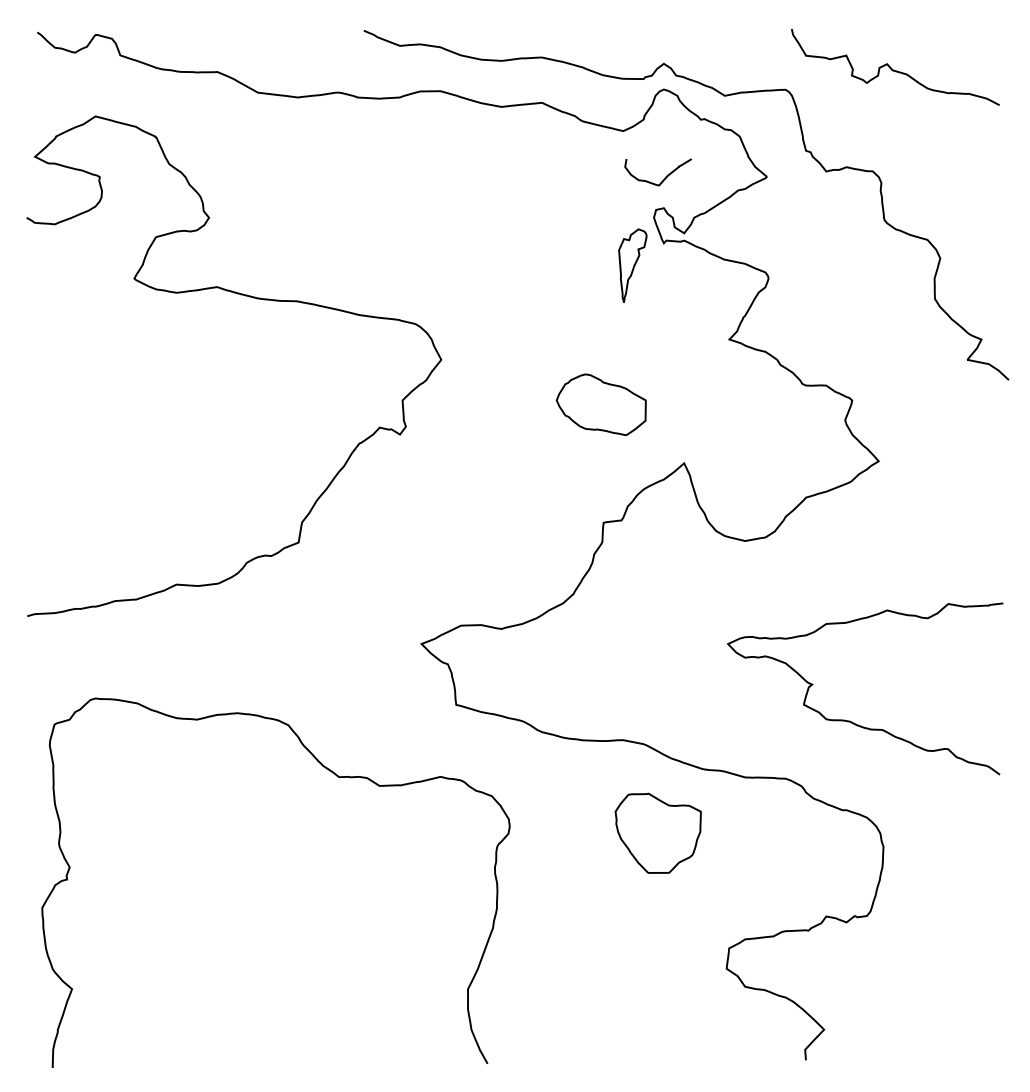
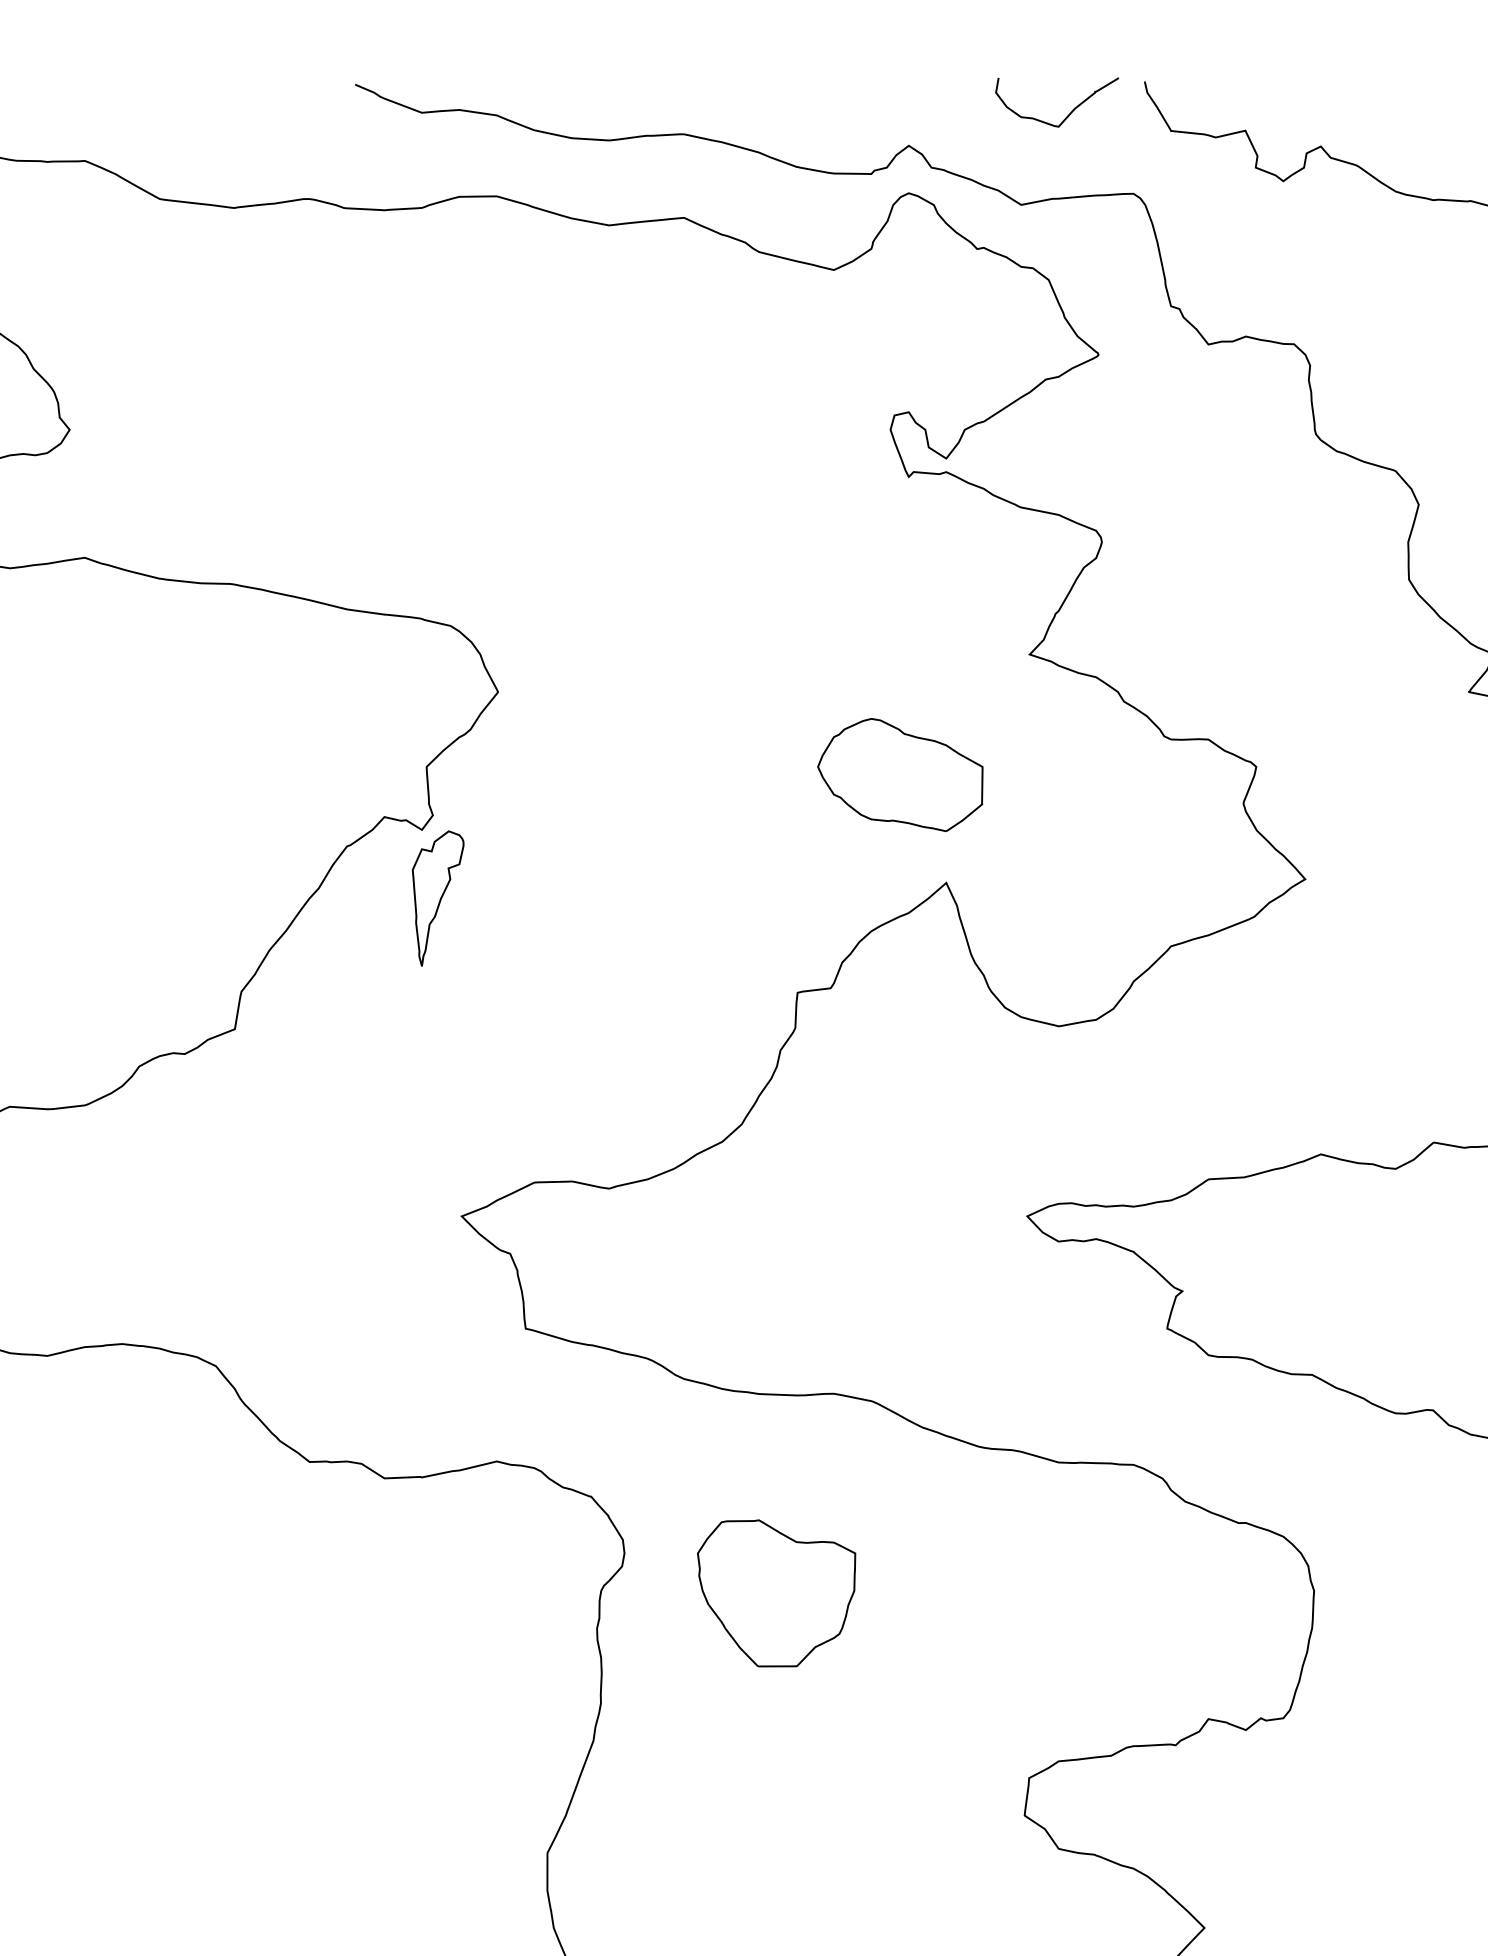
curve: (664, 177) -> (1068, 112), moved
part: (632, 265) -> (437, 898), moved
part: (600, 404) -> (898, 774), moved
part: (657, 832) -> (775, 1591), moved

